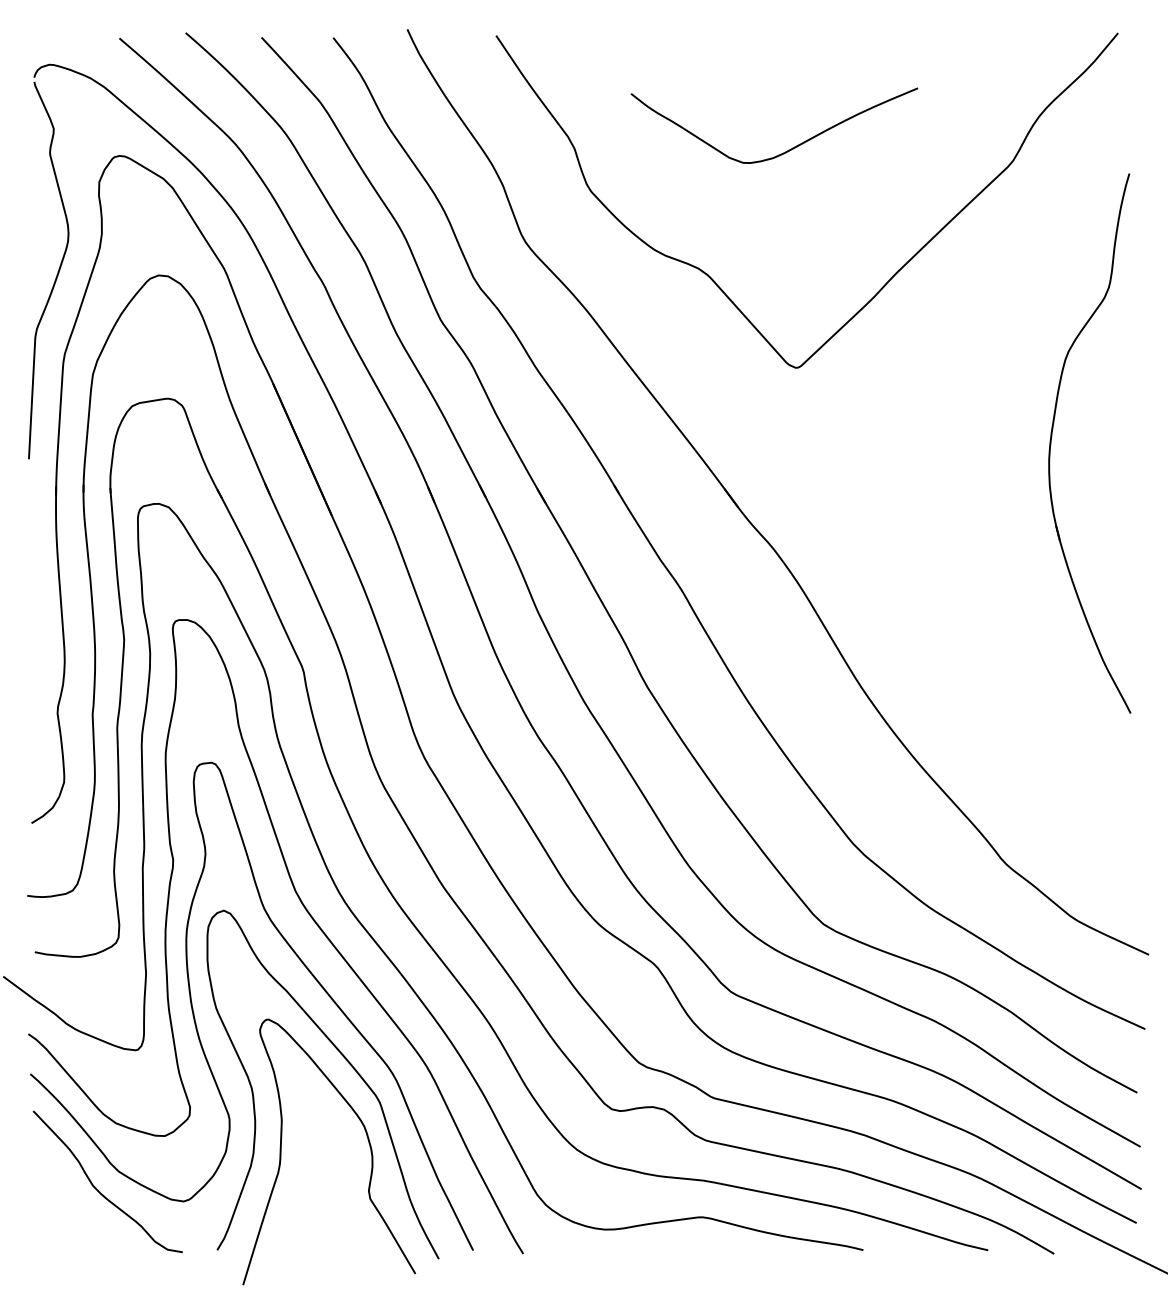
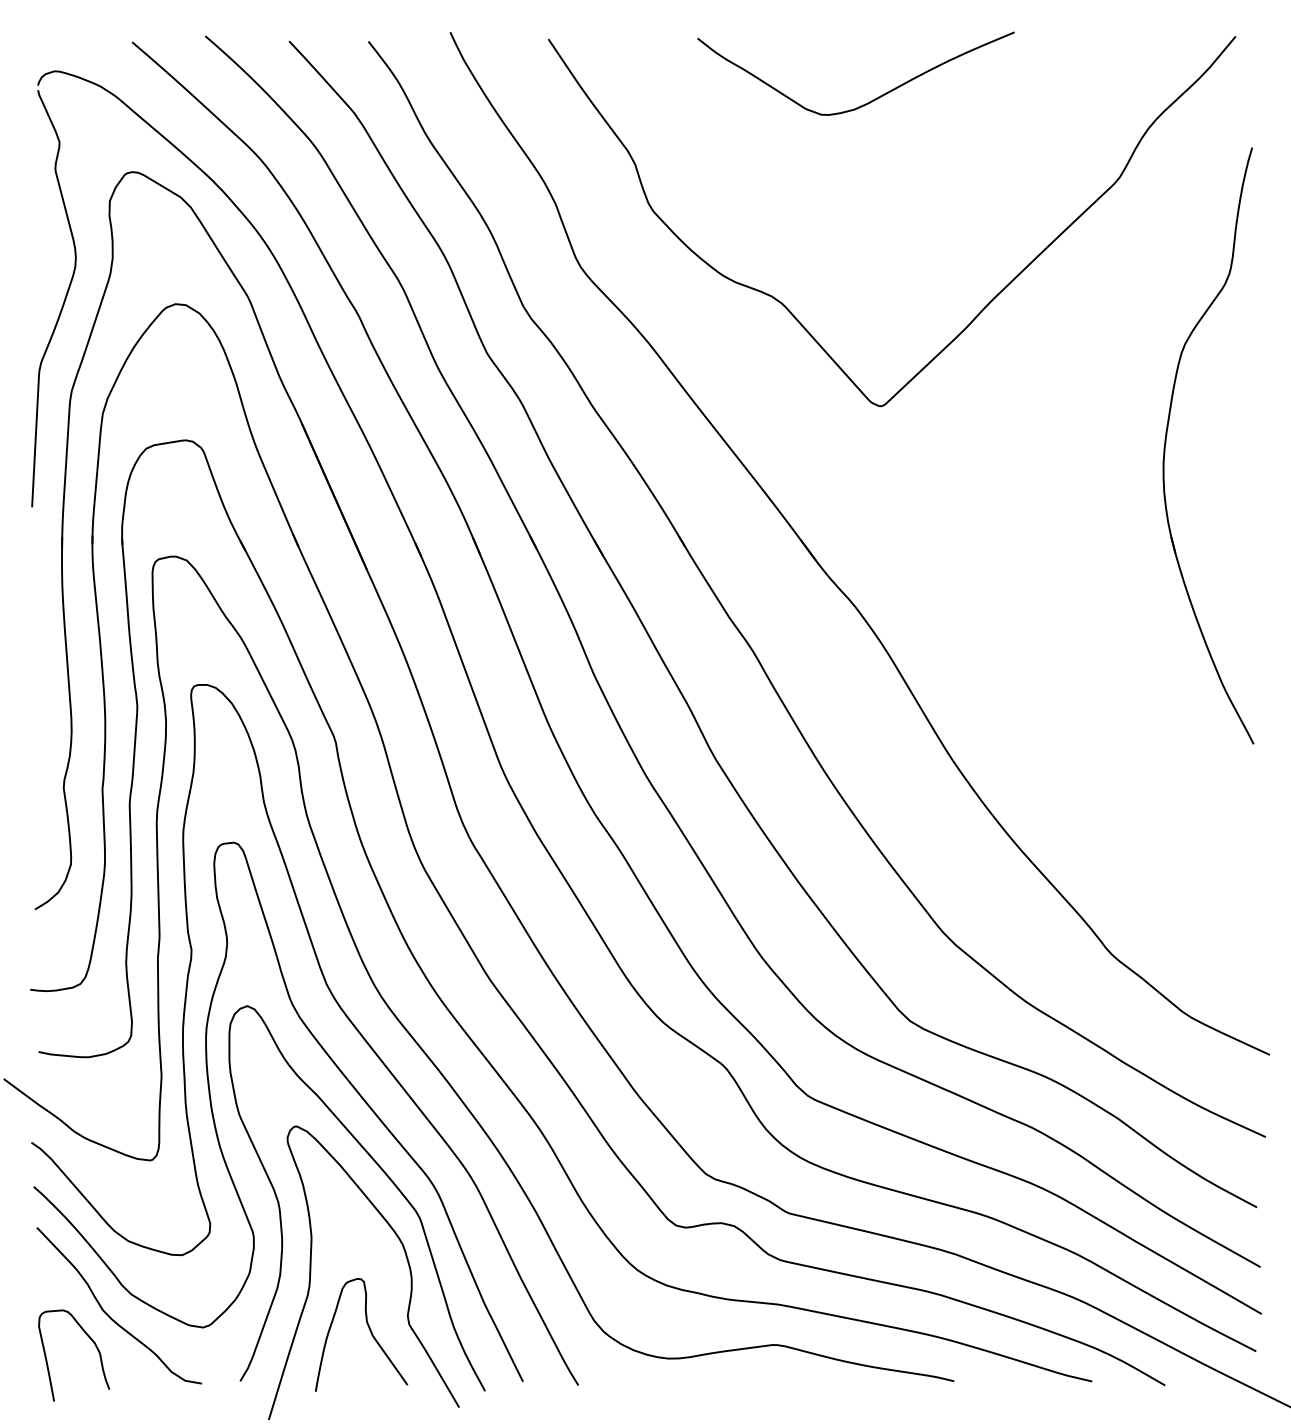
curve: (786, 150) -> (869, 101), moved
part: (1051, 441) -> (1166, 443), moved
curve: (334, 1204) -> (369, 1330), added
curve: (84, 1215) -> (93, 1343), added

